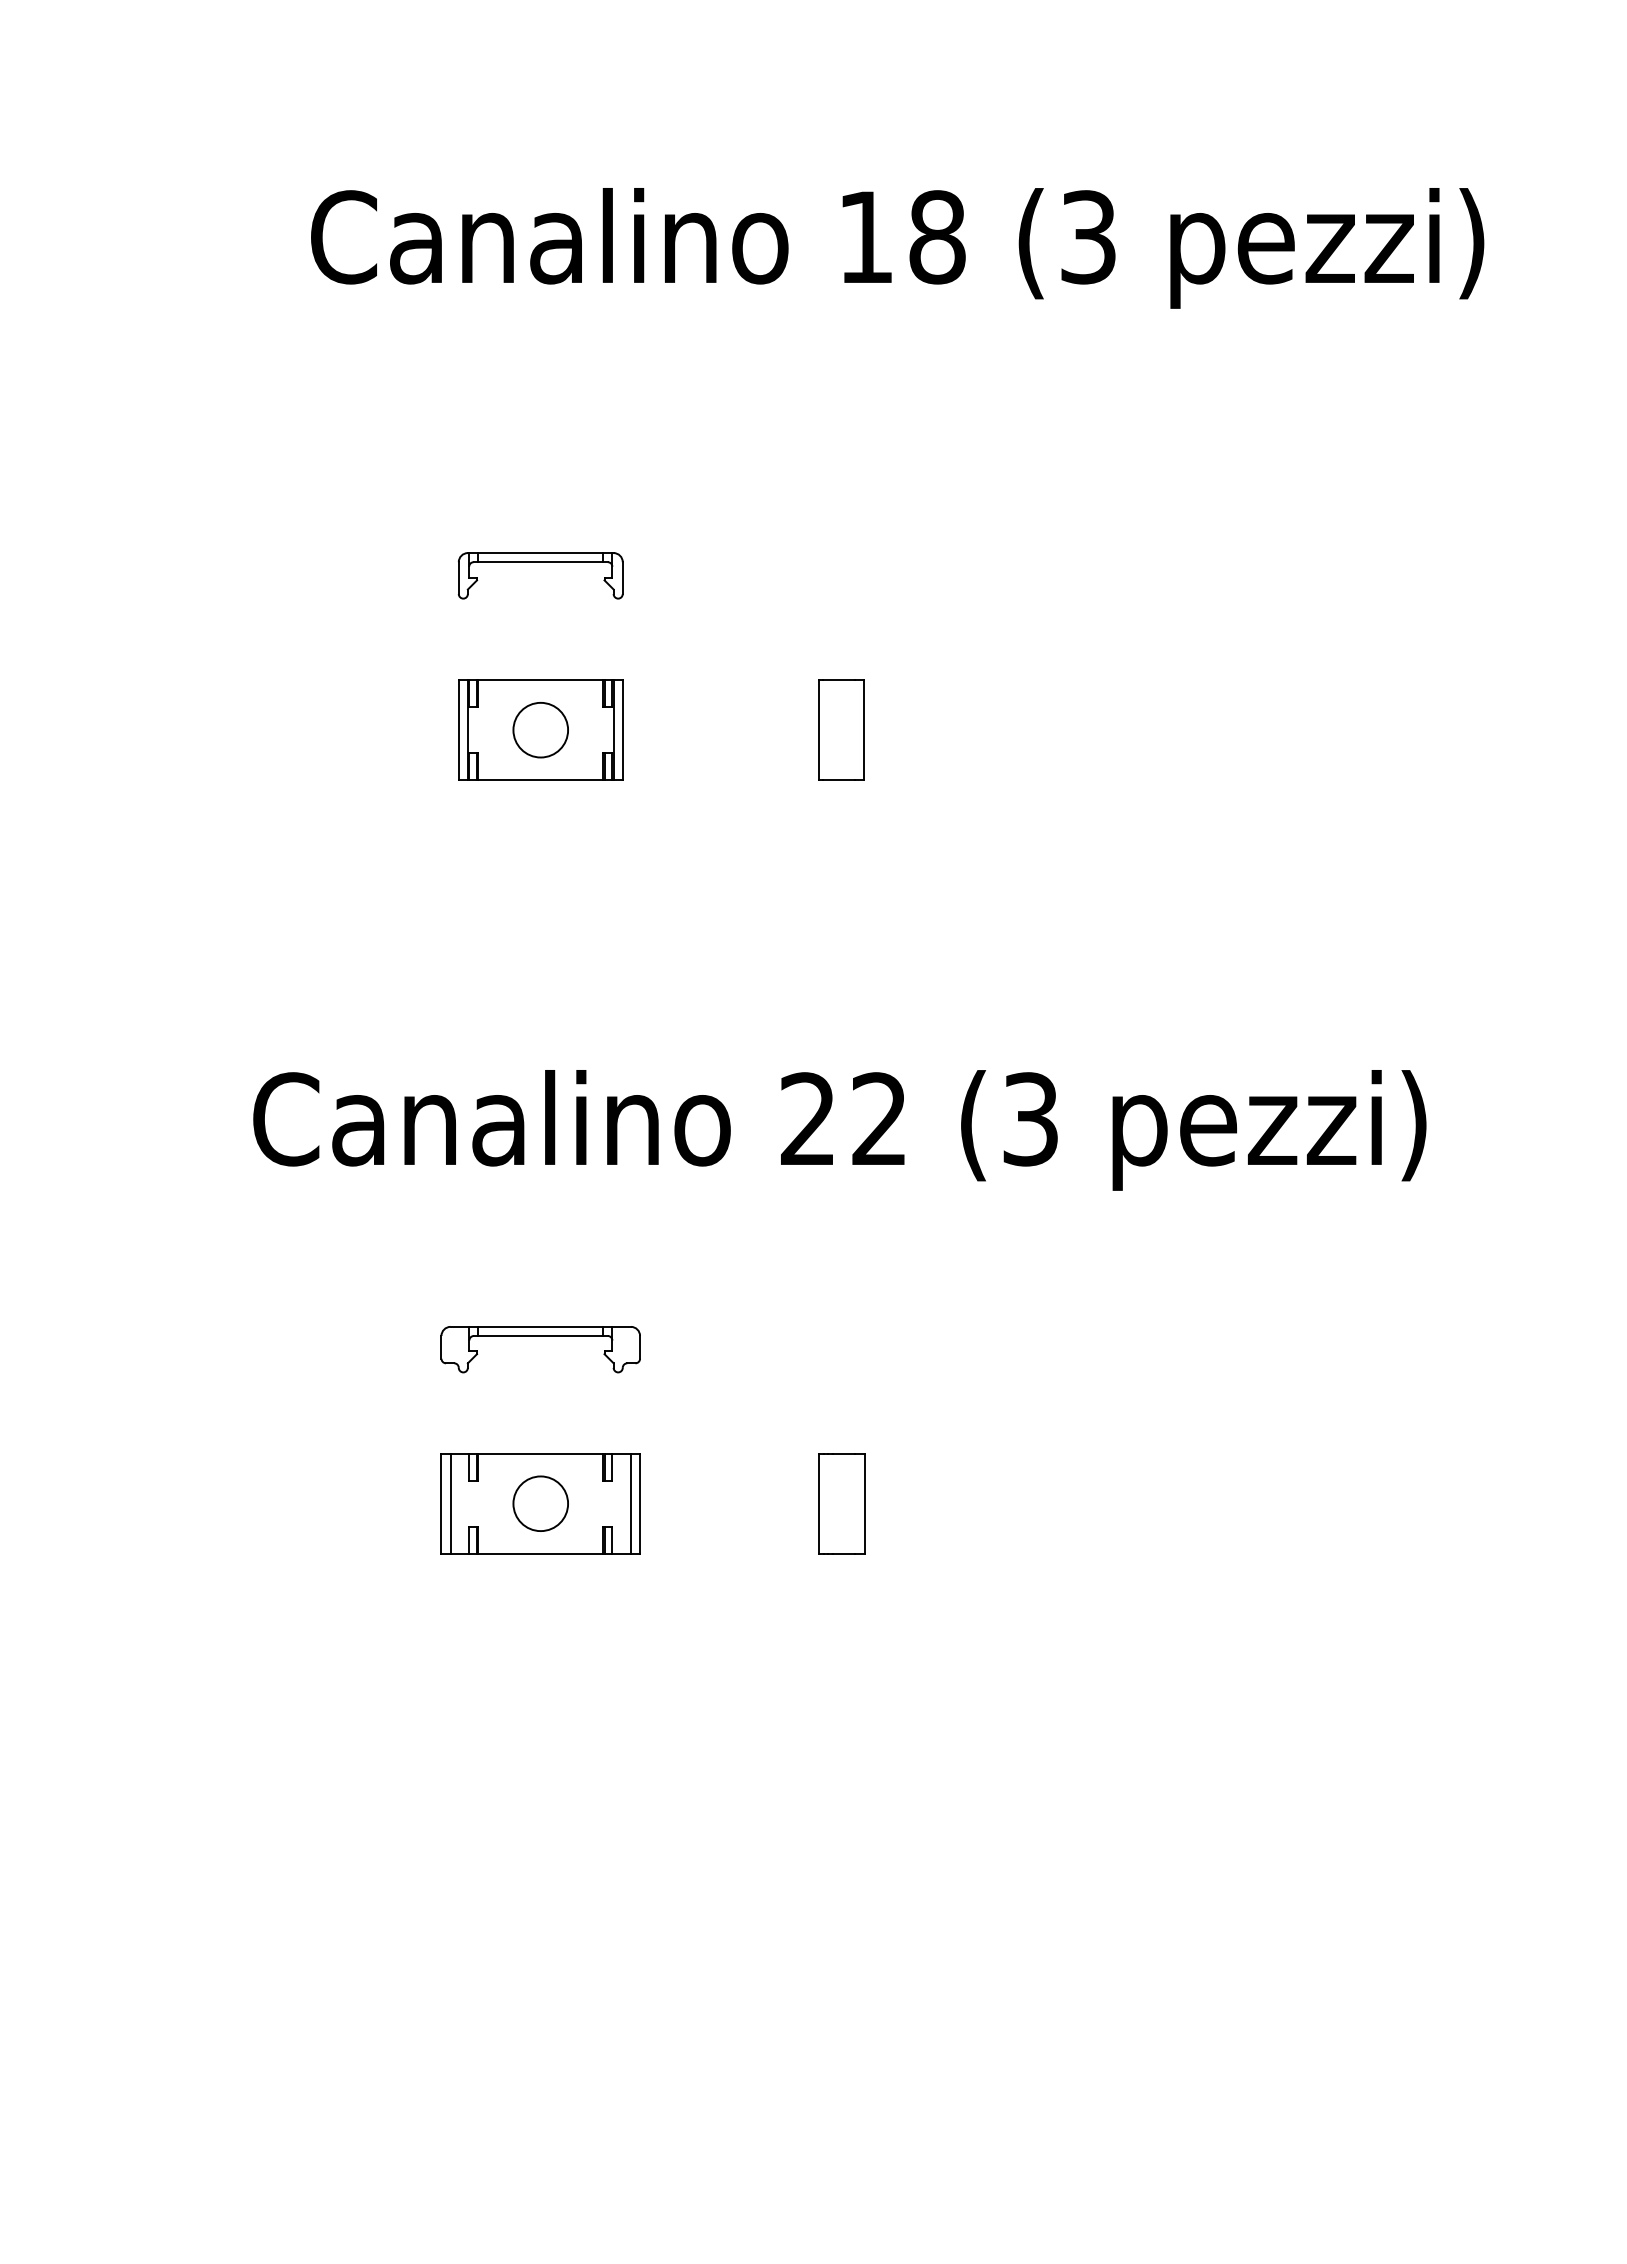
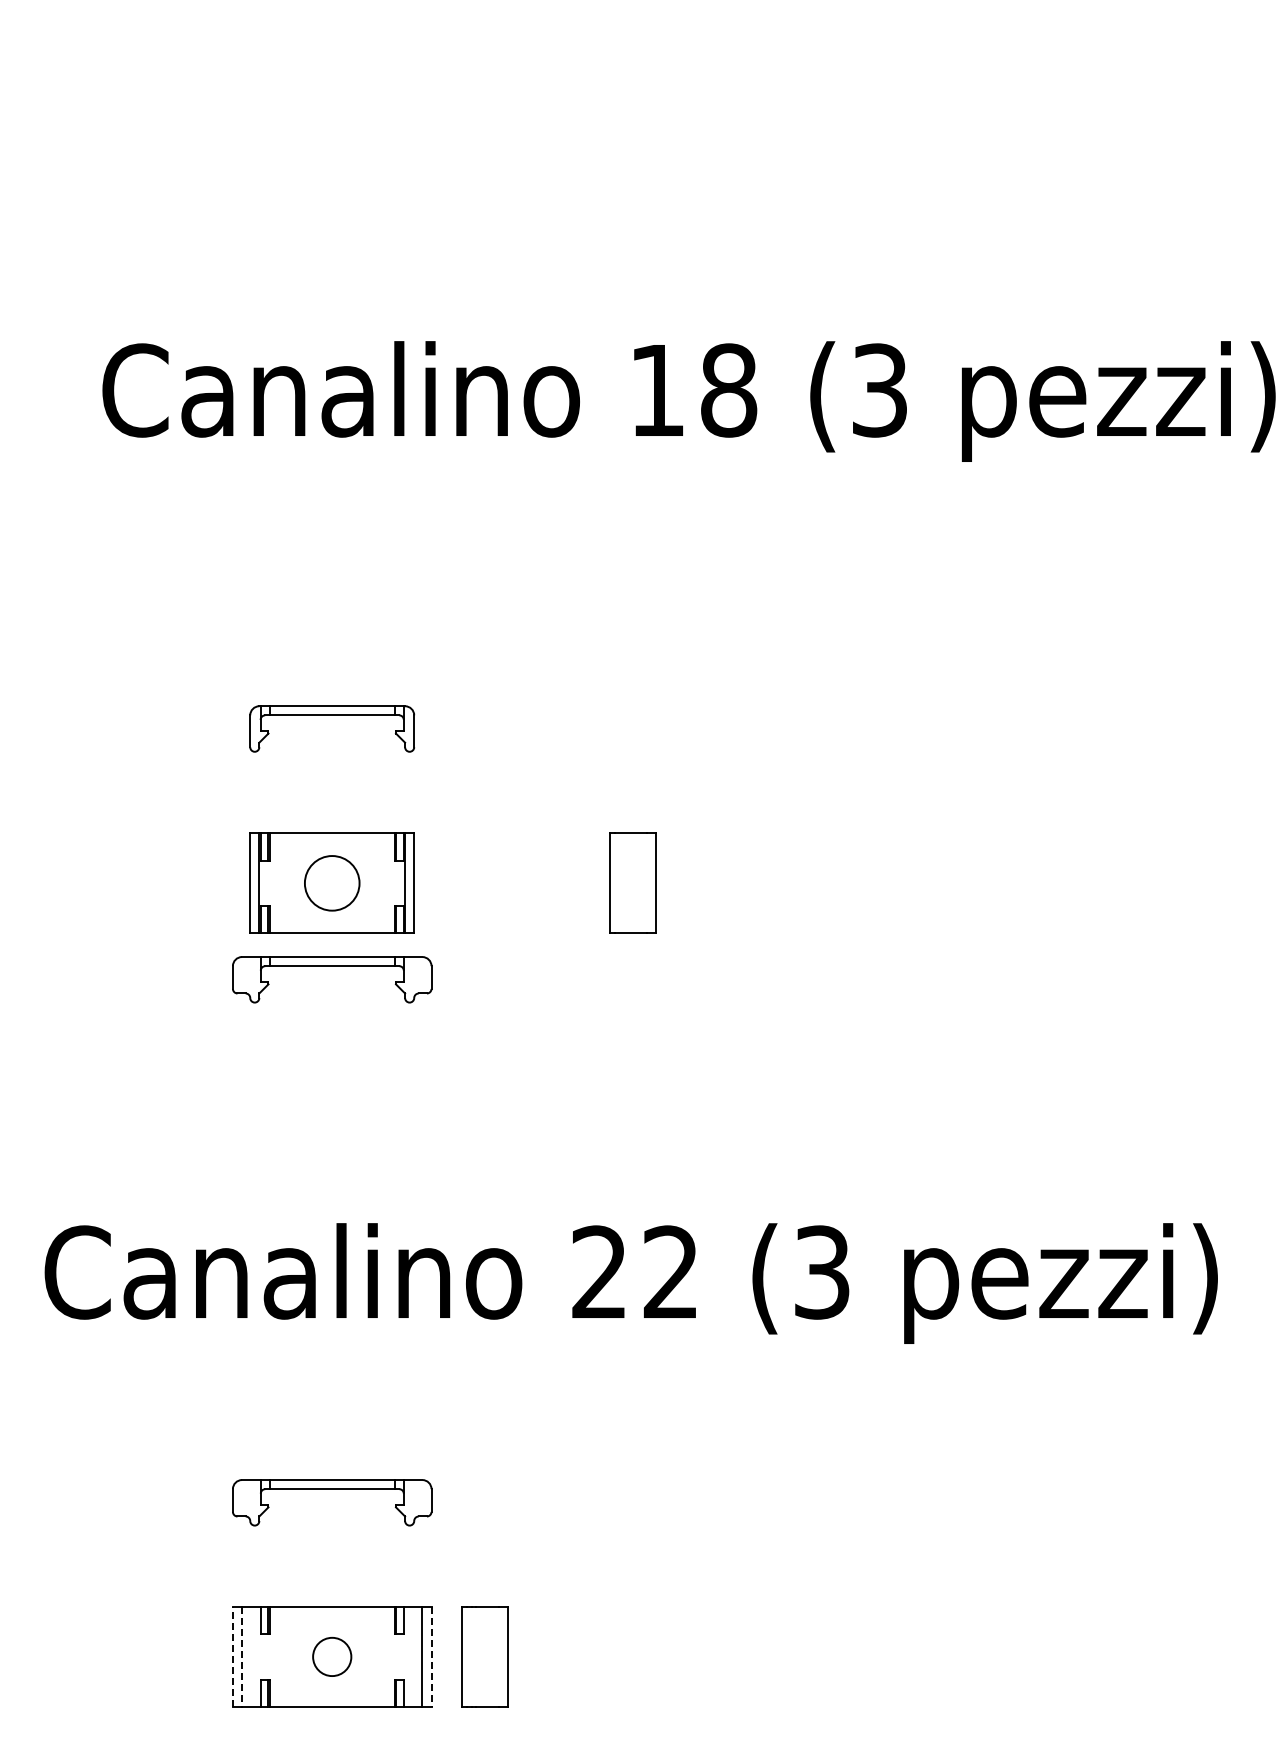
part: (540, 813) -> (331, 966), added
line: (441, 1503) -> (232, 1656), solid -> dashed
circle: (540, 1503) -> (331, 1656), size x0.7
part: (841, 1503) -> (484, 1656), moved
line: (450, 1504) -> (241, 1657), solid -> dashed
line: (640, 1504) -> (431, 1657), solid -> dashed

